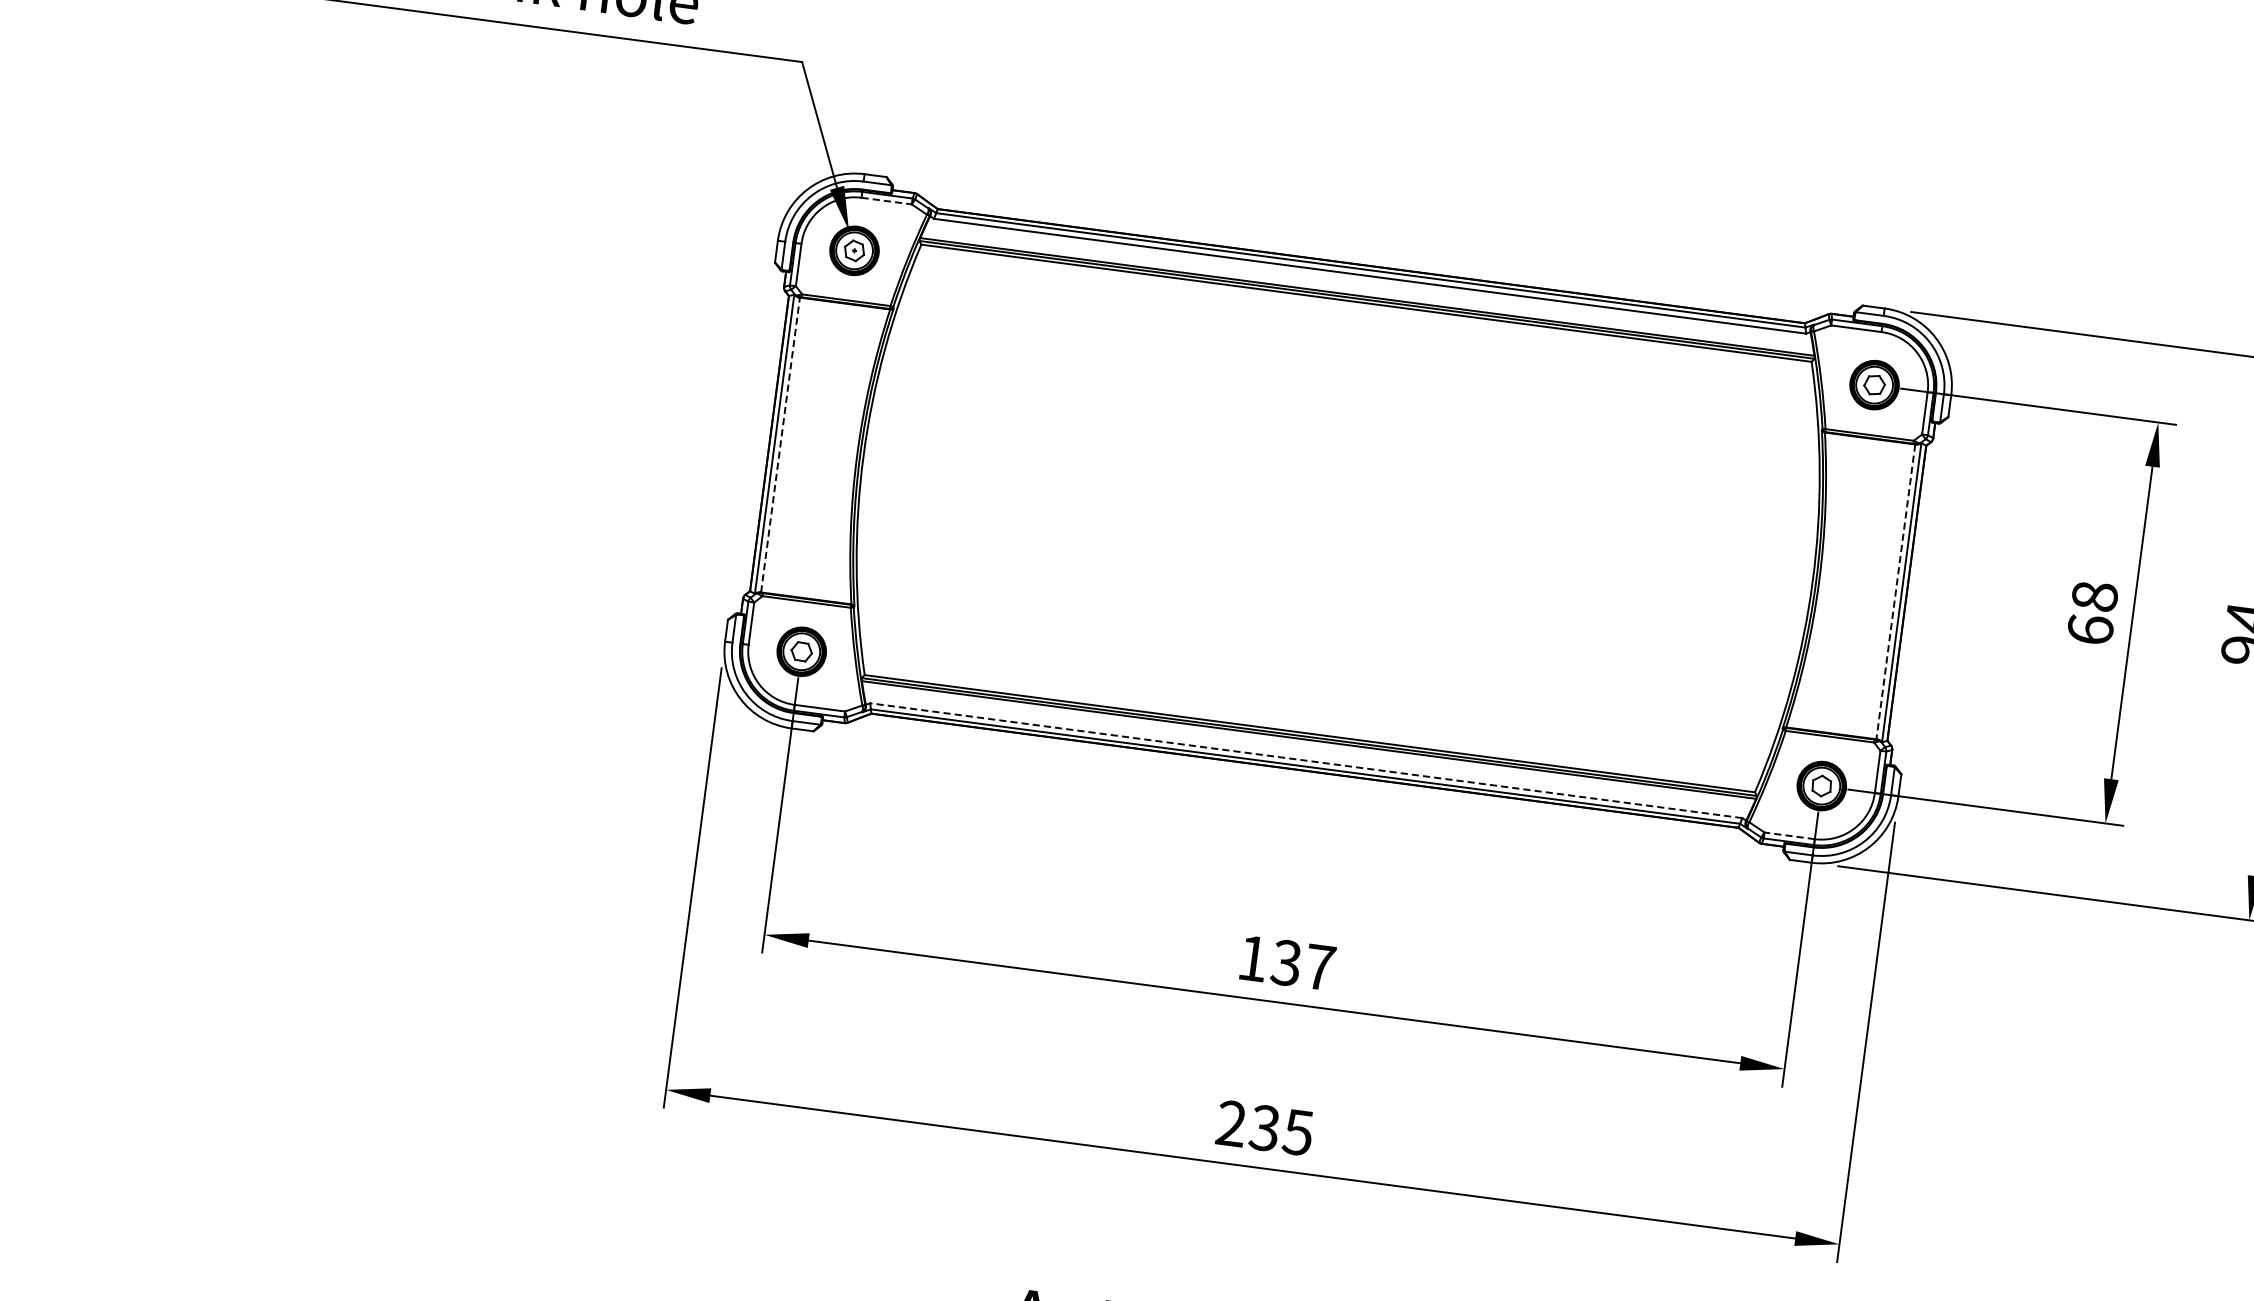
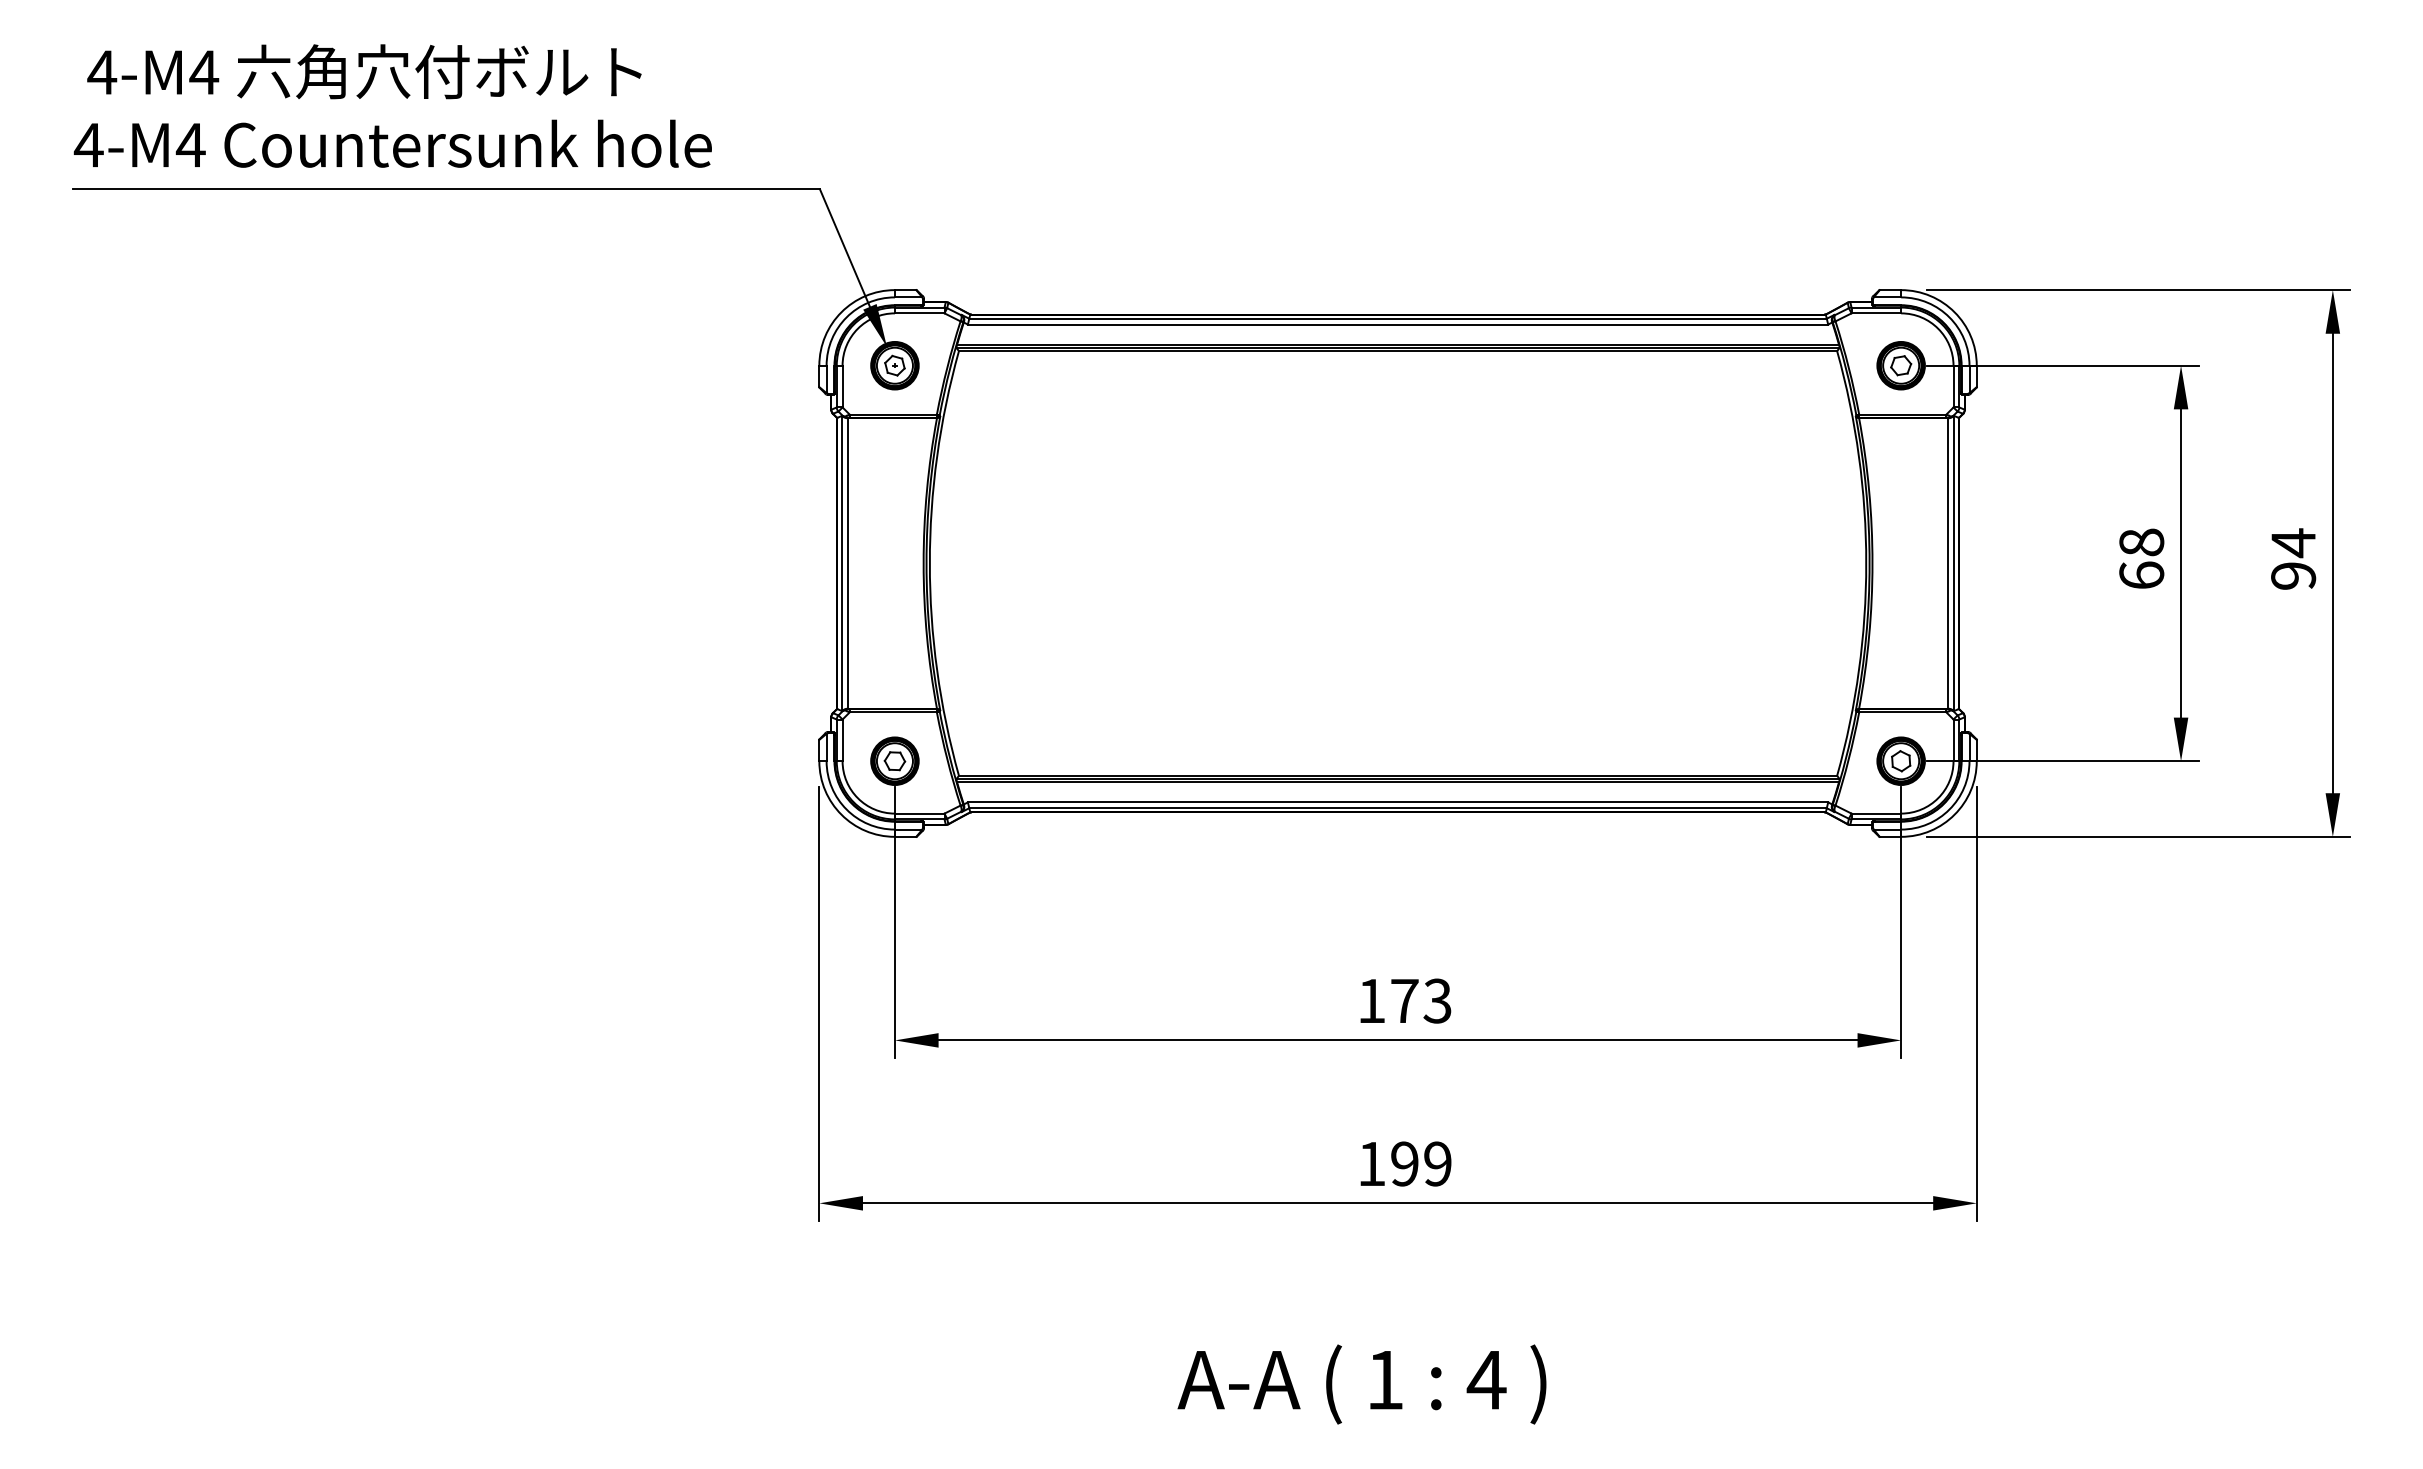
line: (886, 201) -> (919, 313), dashed -> solid
line: (780, 443) -> (847, 562), dashed -> solid
line: (1896, 591) -> (1948, 563), dashed -> solid
line: (1305, 760) -> (1397, 802), dashed -> solid
line: (1789, 835) -> (1876, 813), dashed -> solid
text: (1302, 964) -> (1420, 1000), 137 -> 173
text: (1264, 1127) -> (1404, 1163), 235 -> 199

